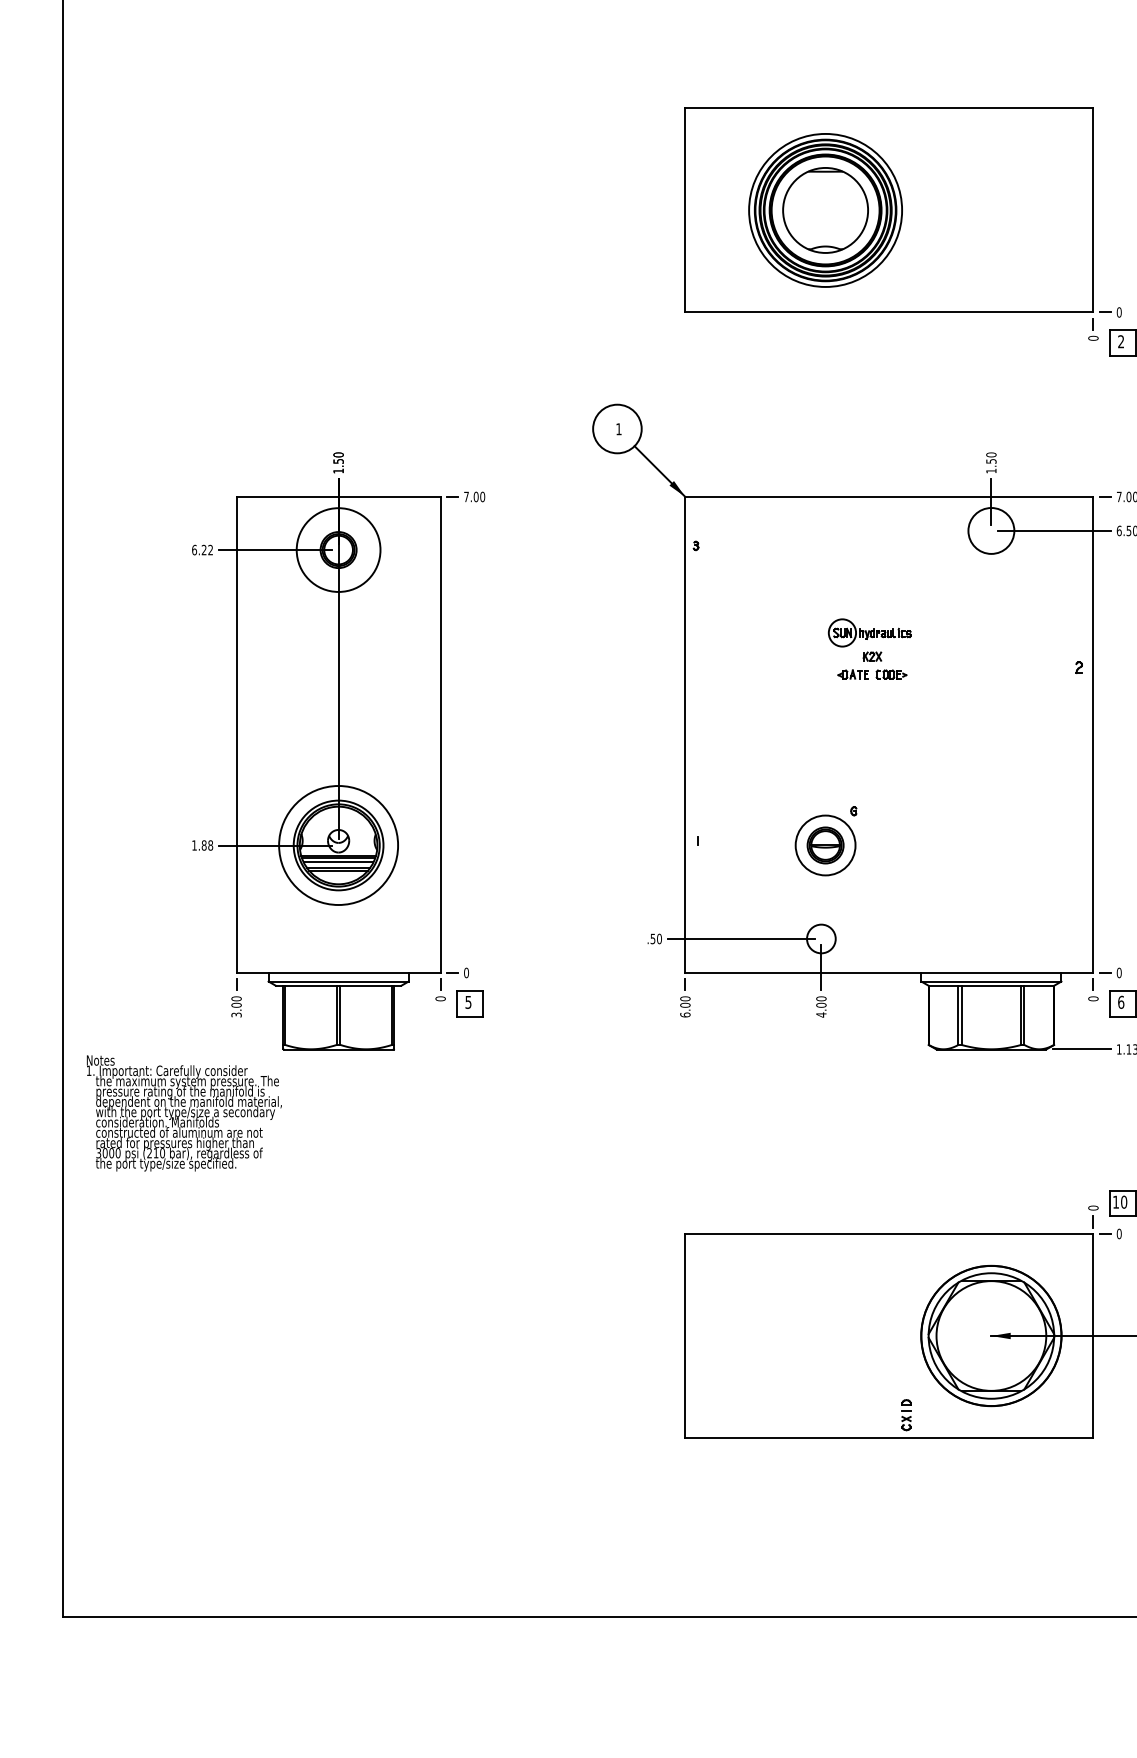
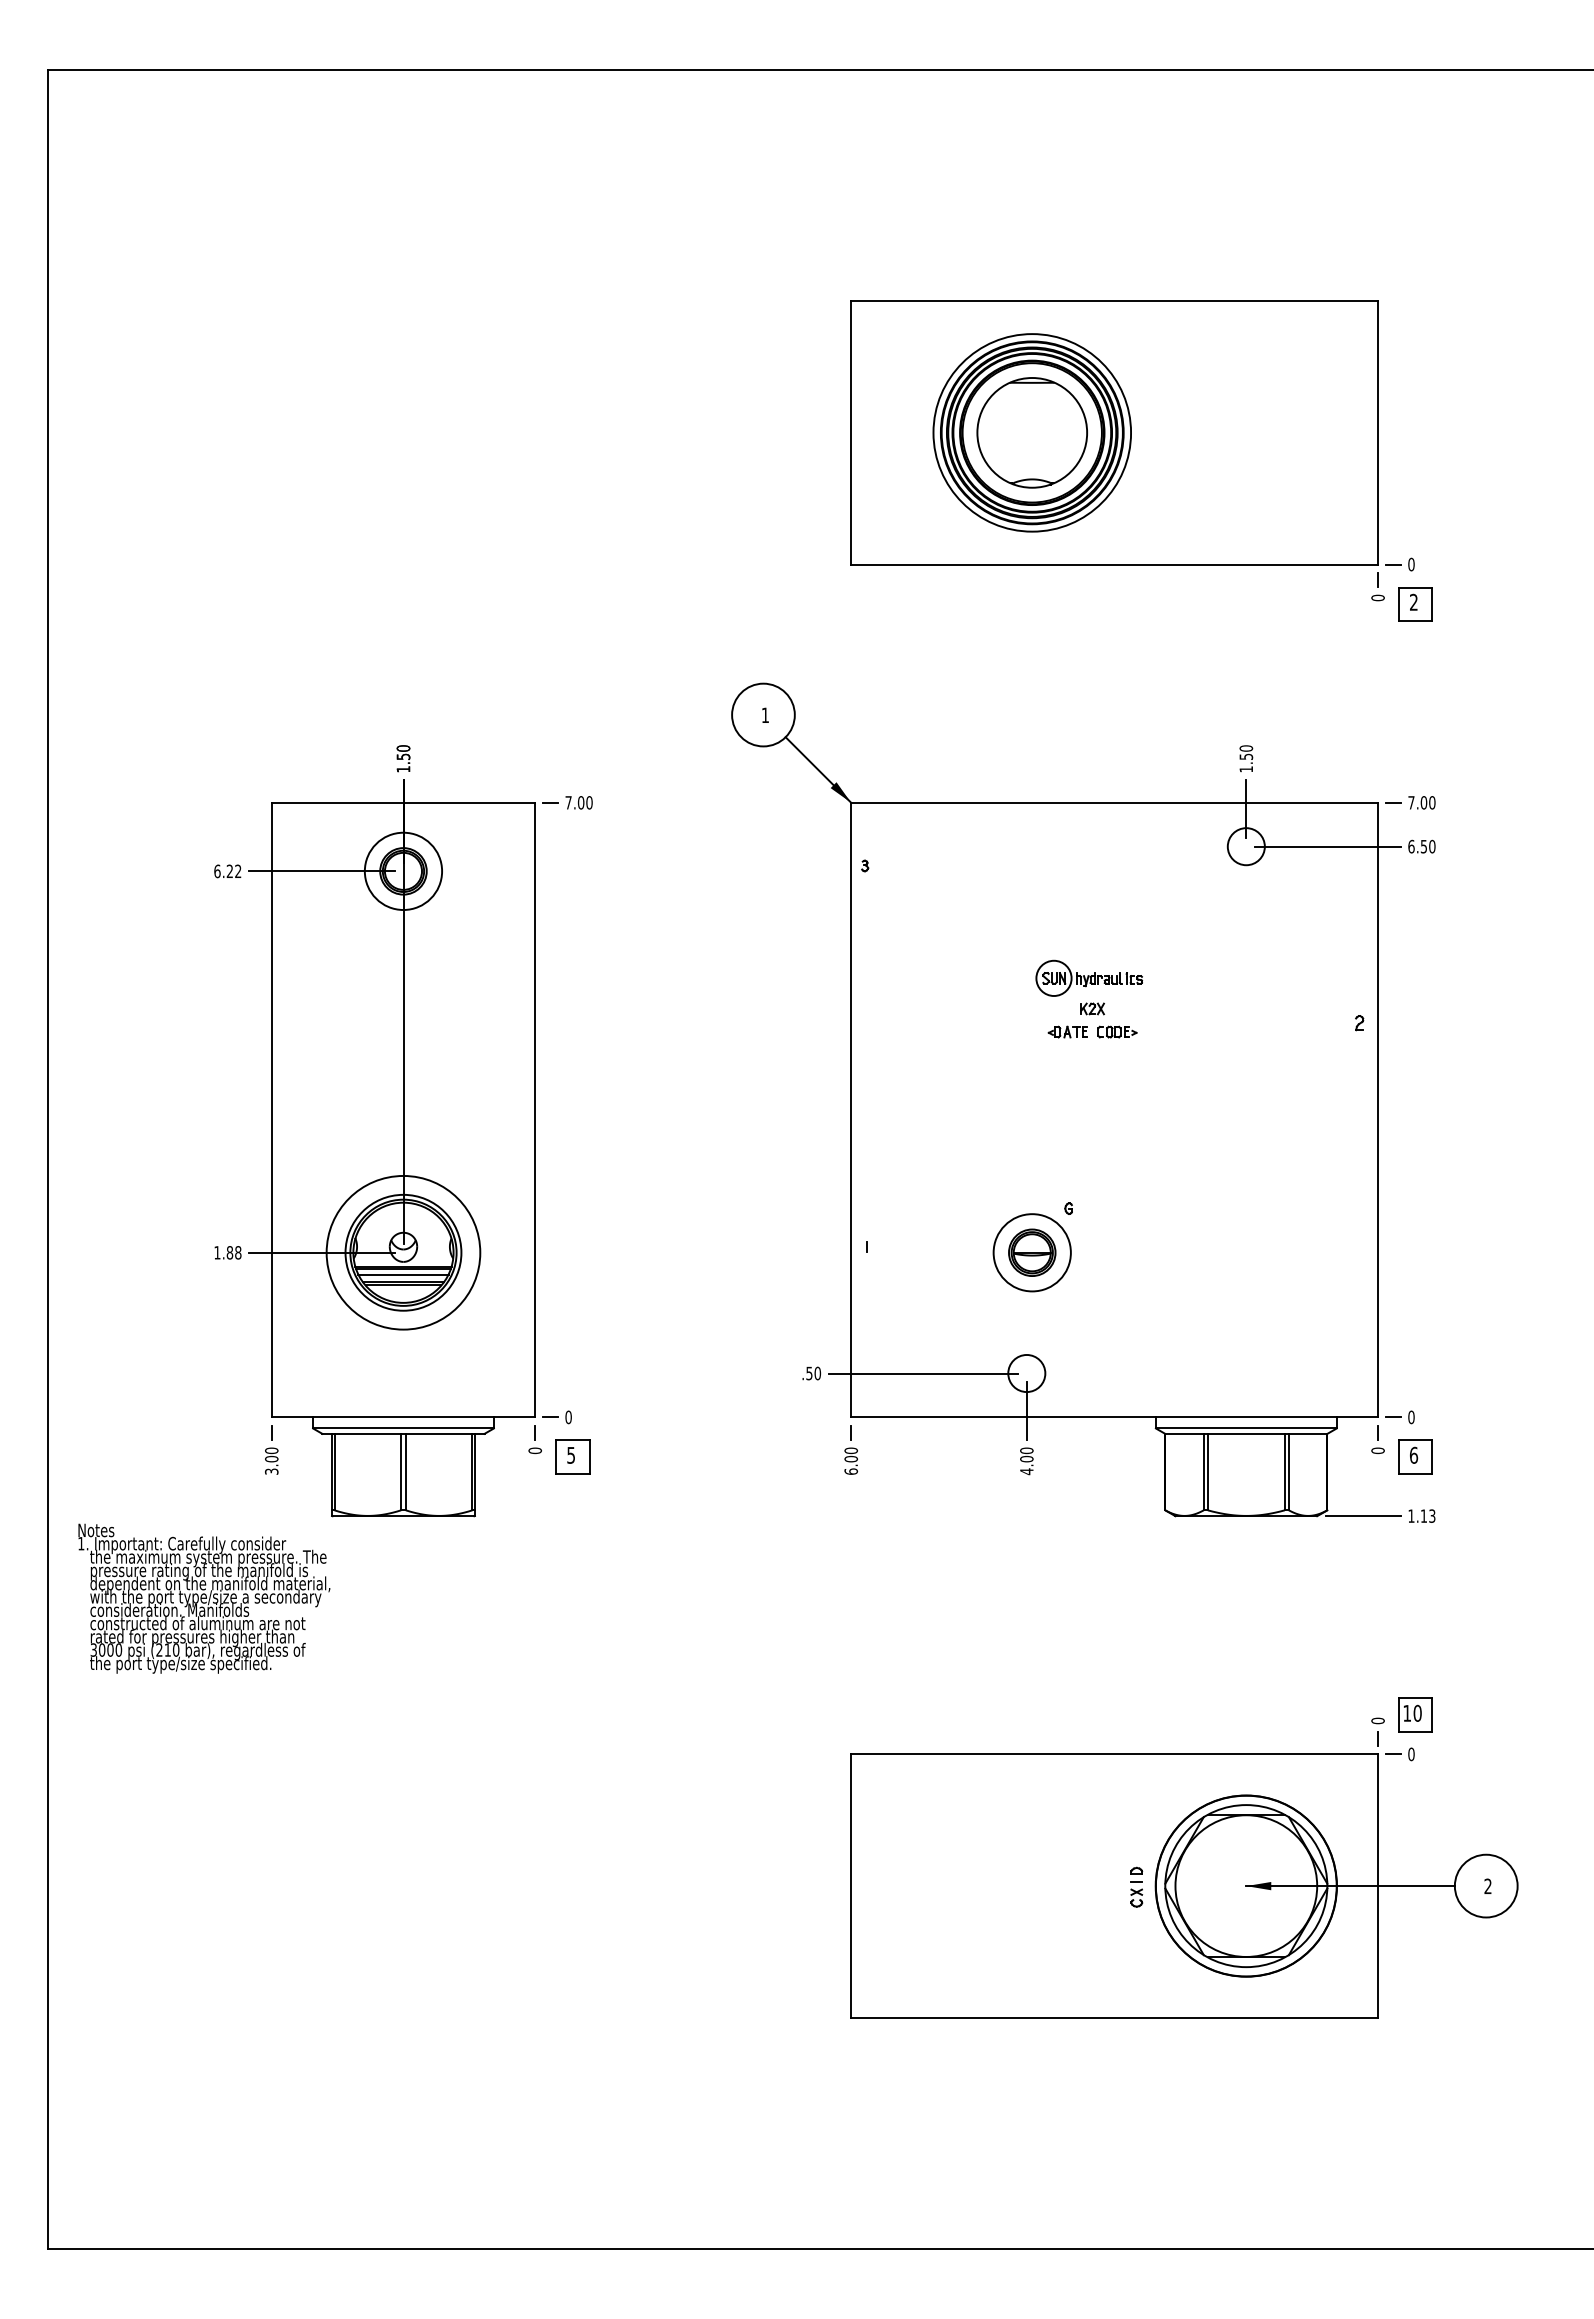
circle: (990, 530) -> (1245, 846), size x0.62
circle: (338, 550) -> (403, 871), size x0.71
part: (906, 1414) -> (1136, 1886), moved

